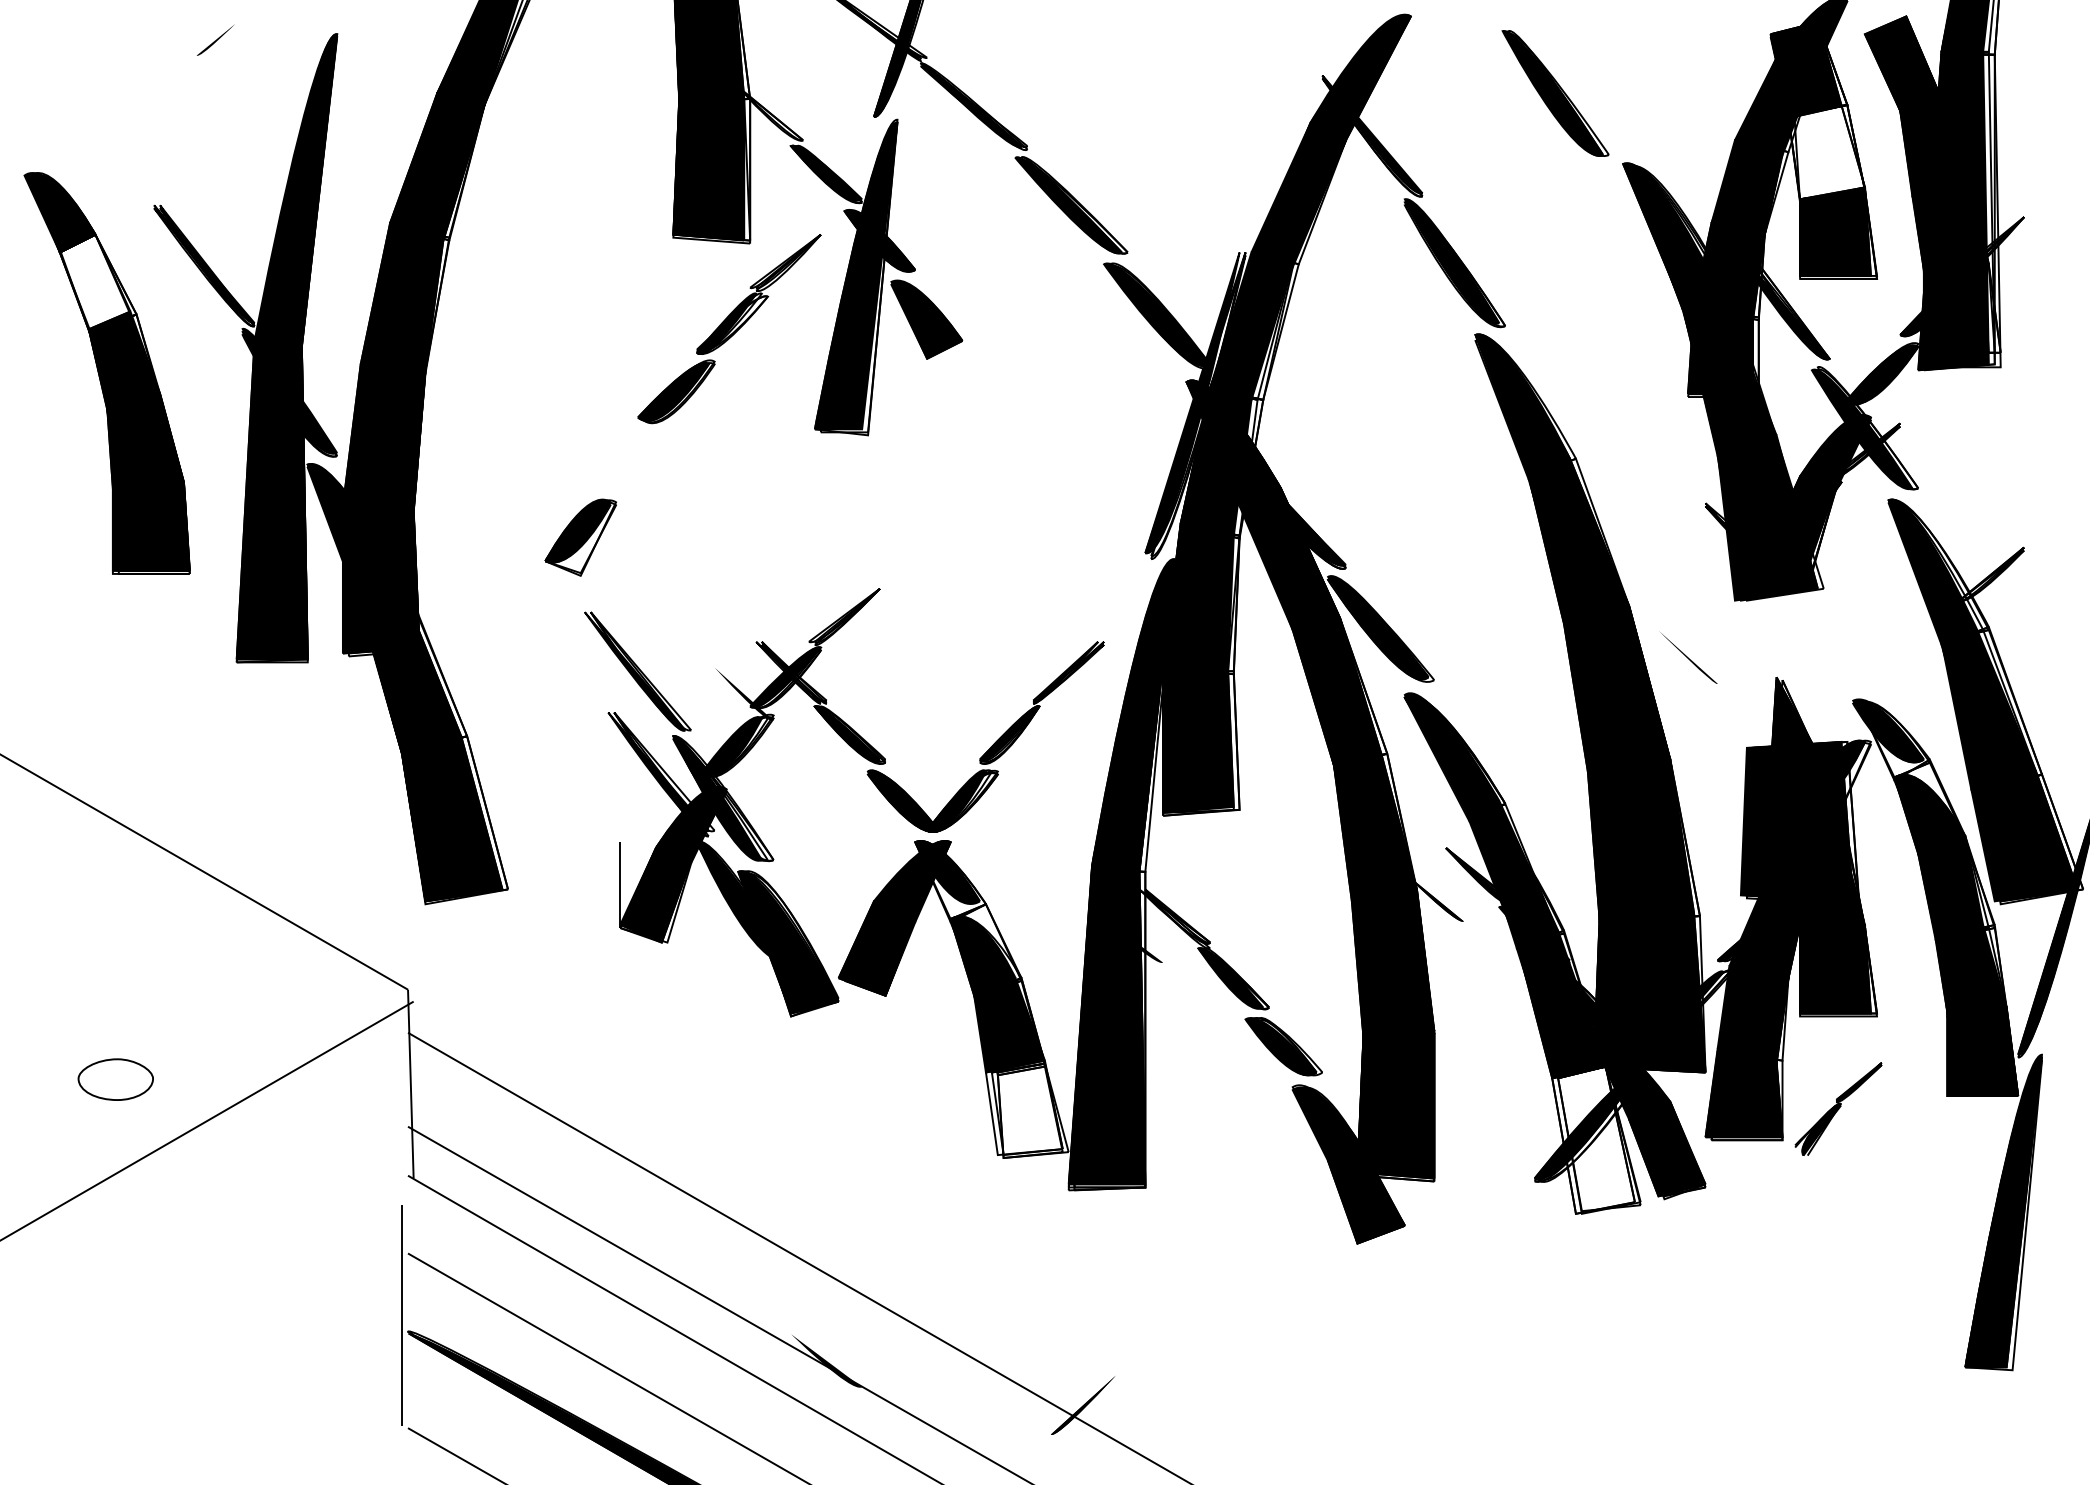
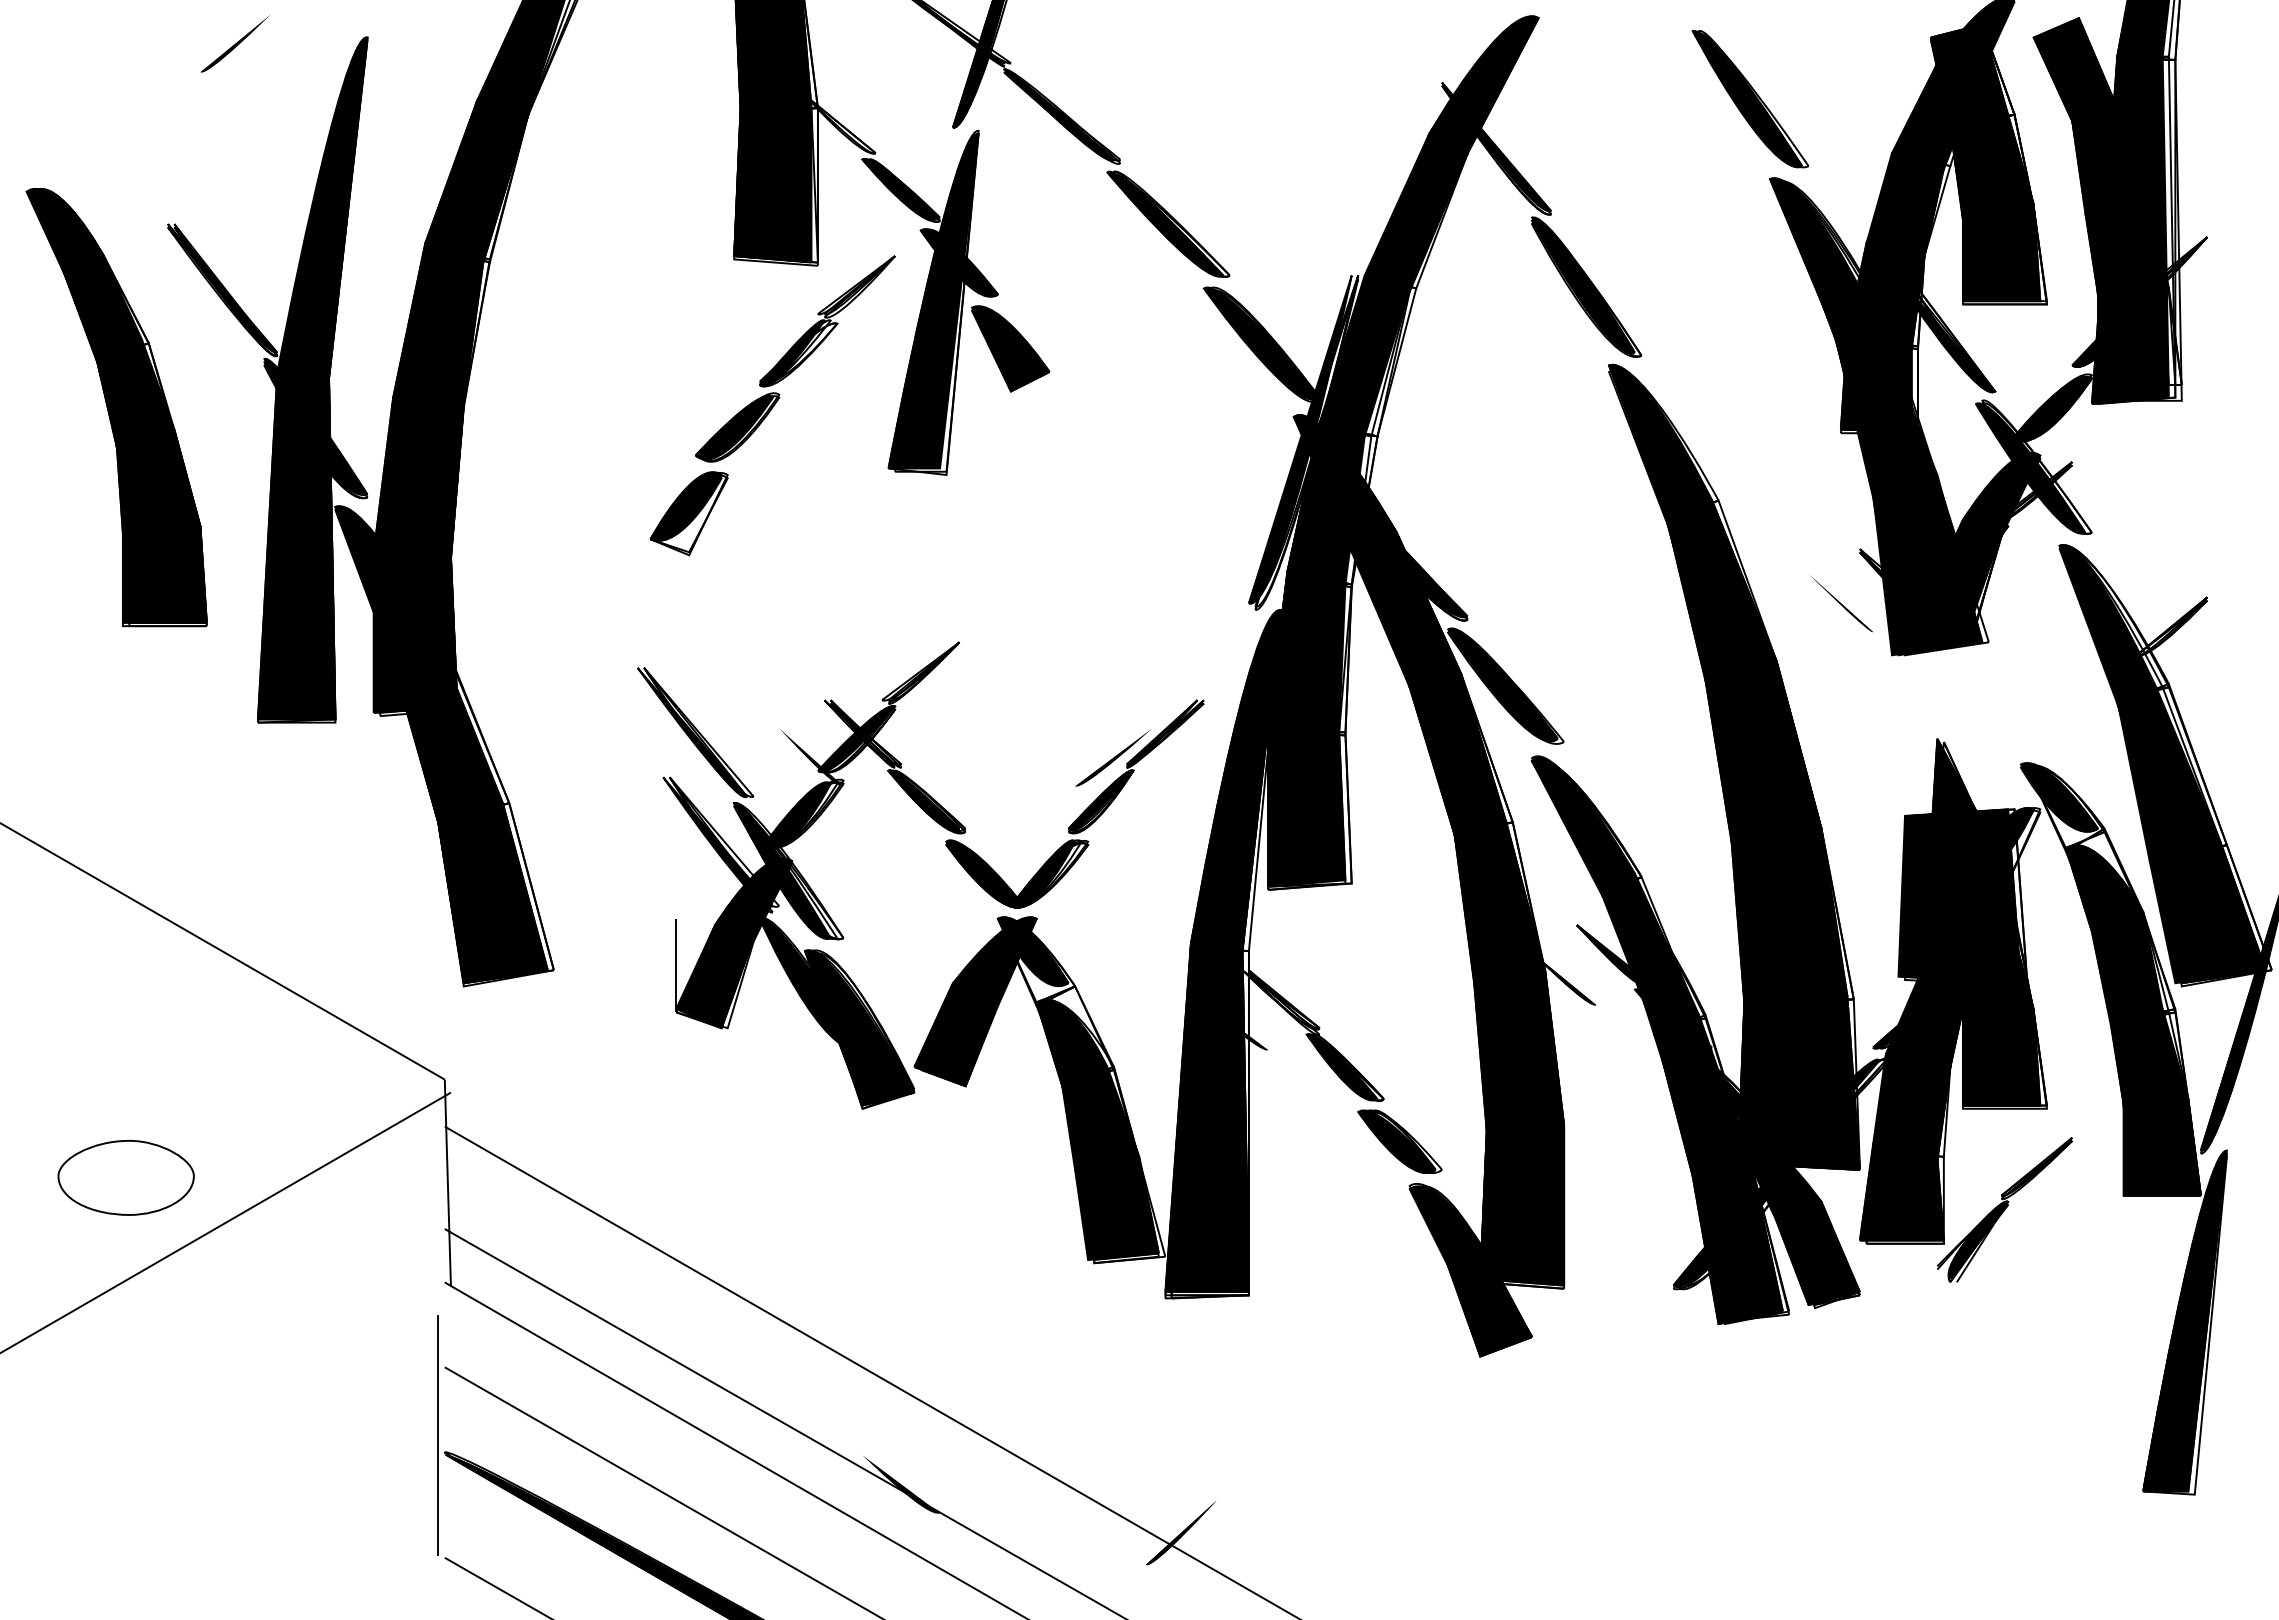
part: (215, 39) -> (234, 43), size x1.67
part: (1555, 93) -> (1750, 99), moved
fill: (1826, 151) -> (1991, 165), added
fill: (95, 281) -> (103, 307), added
part: (580, 537) -> (688, 513), moved
part: (1688, 657) -> (1841, 603), moved
part: (1020, 694) -> (1112, 757), added
part: (115, 1079) -> (125, 1177), size x1.67
fill: (1023, 1106) -> (1116, 1207), added
part: (1838, 1108) -> (2004, 1209), size x1.43
fill: (1593, 1139) -> (1737, 1243), added

